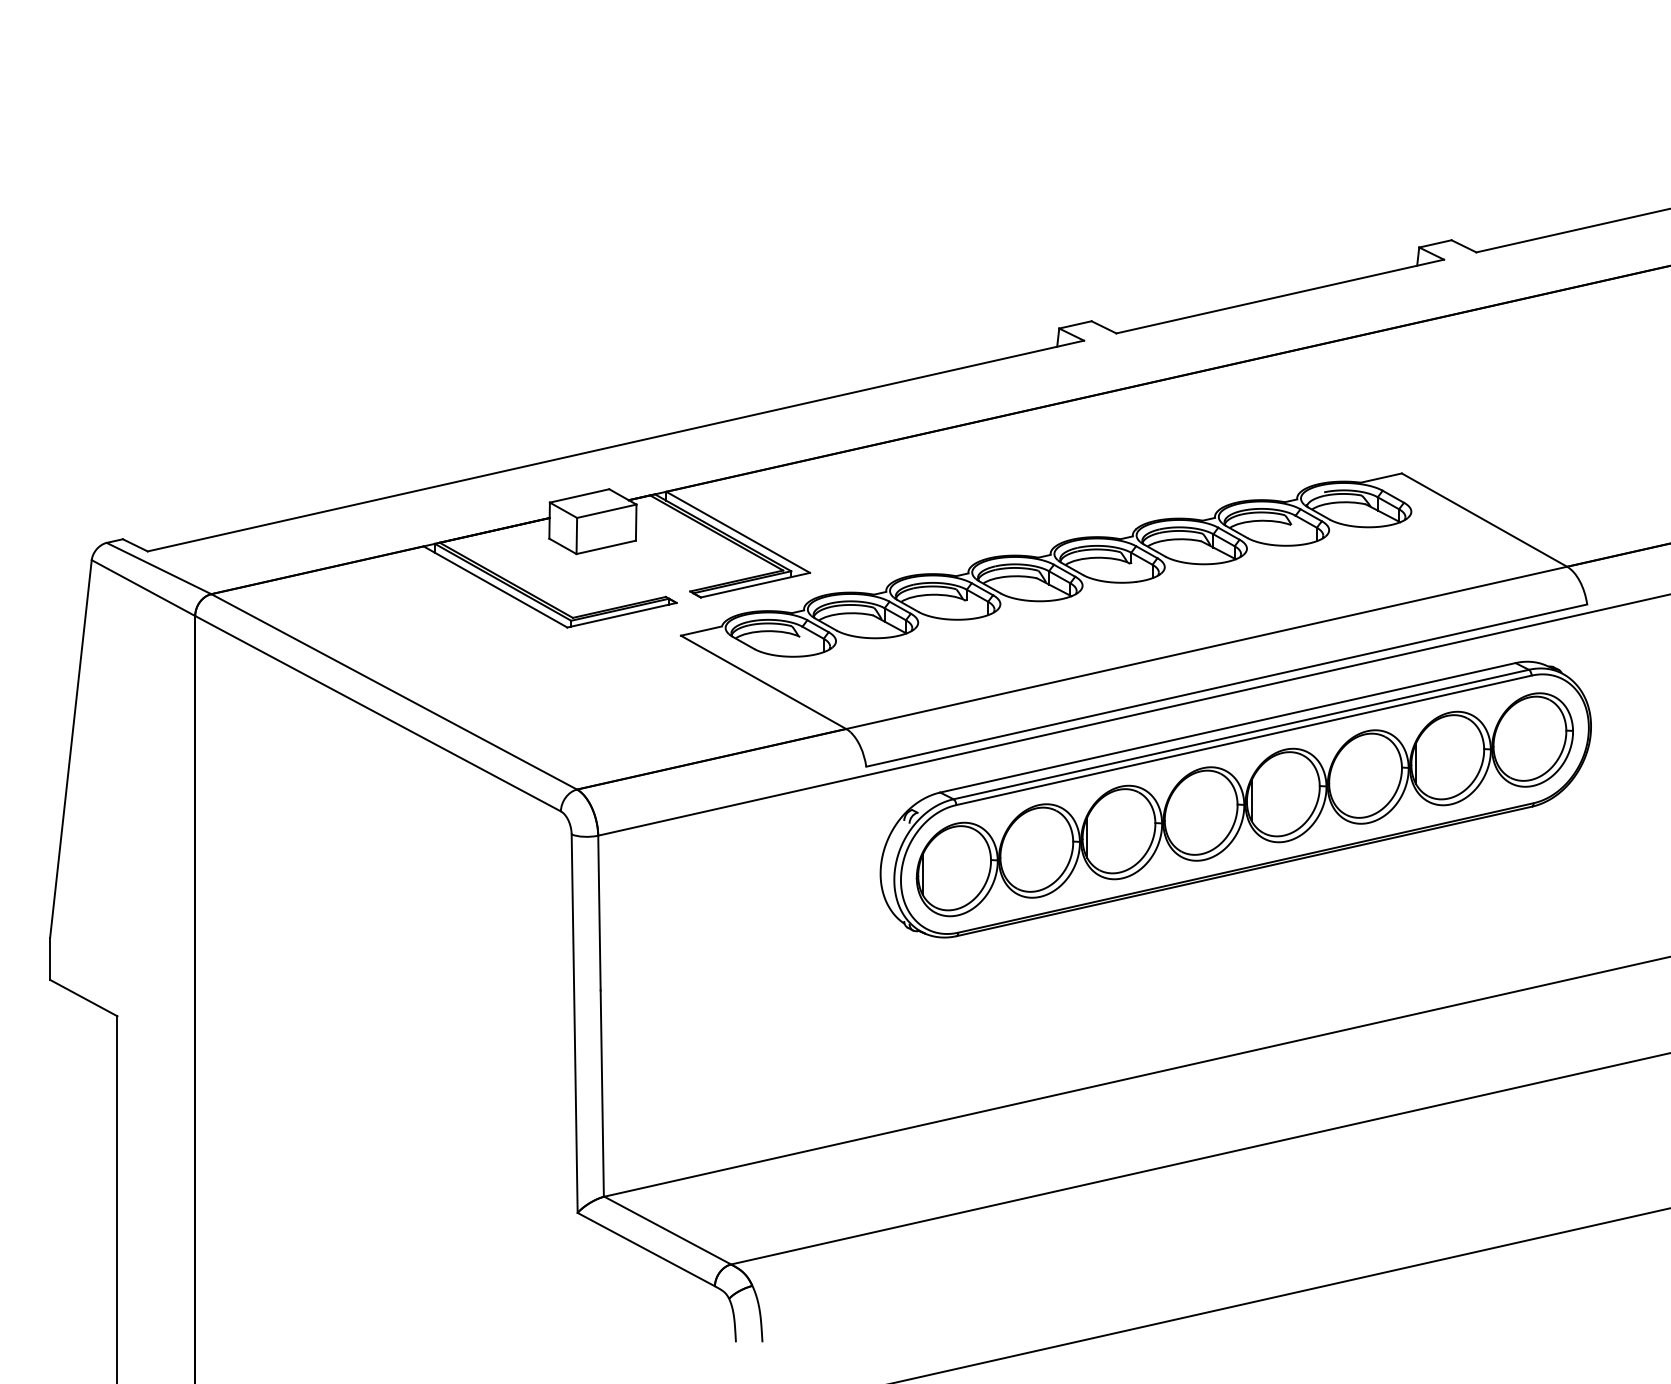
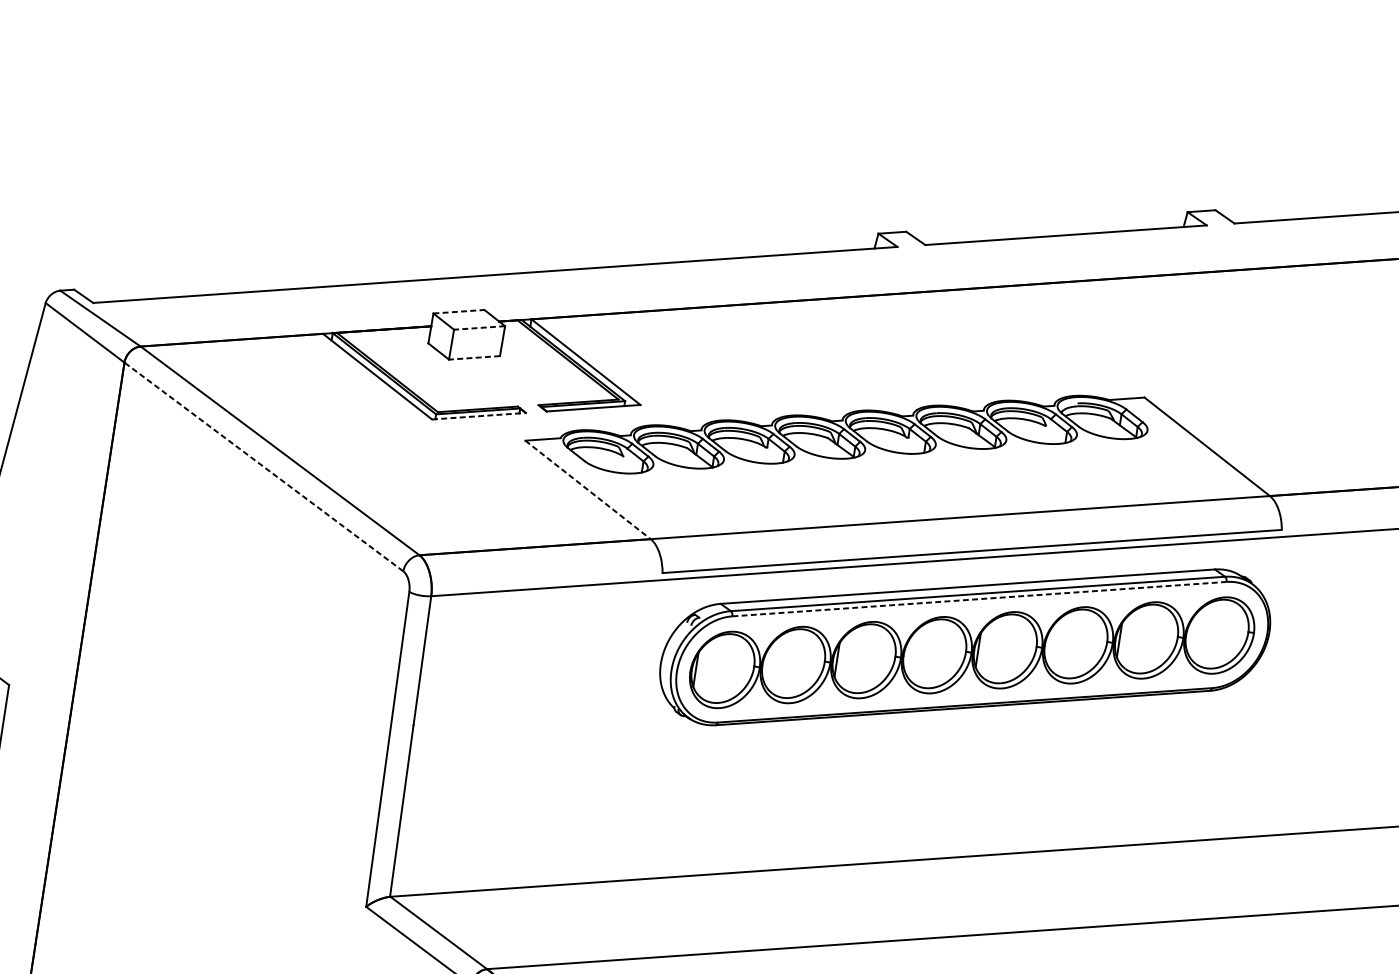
line: (580, 495) -> (459, 311), solid -> dashed
line: (606, 511) -> (479, 328), solid -> dashed
line: (605, 547) -> (473, 357), solid -> dashed
line: (621, 615) -> (478, 416), solid -> dashed
line: (763, 682) -> (587, 490), solid -> dashed
line: (377, 713) -> (263, 466), solid -> dashed
line: (1243, 740) -> (979, 599), solid -> dashed

